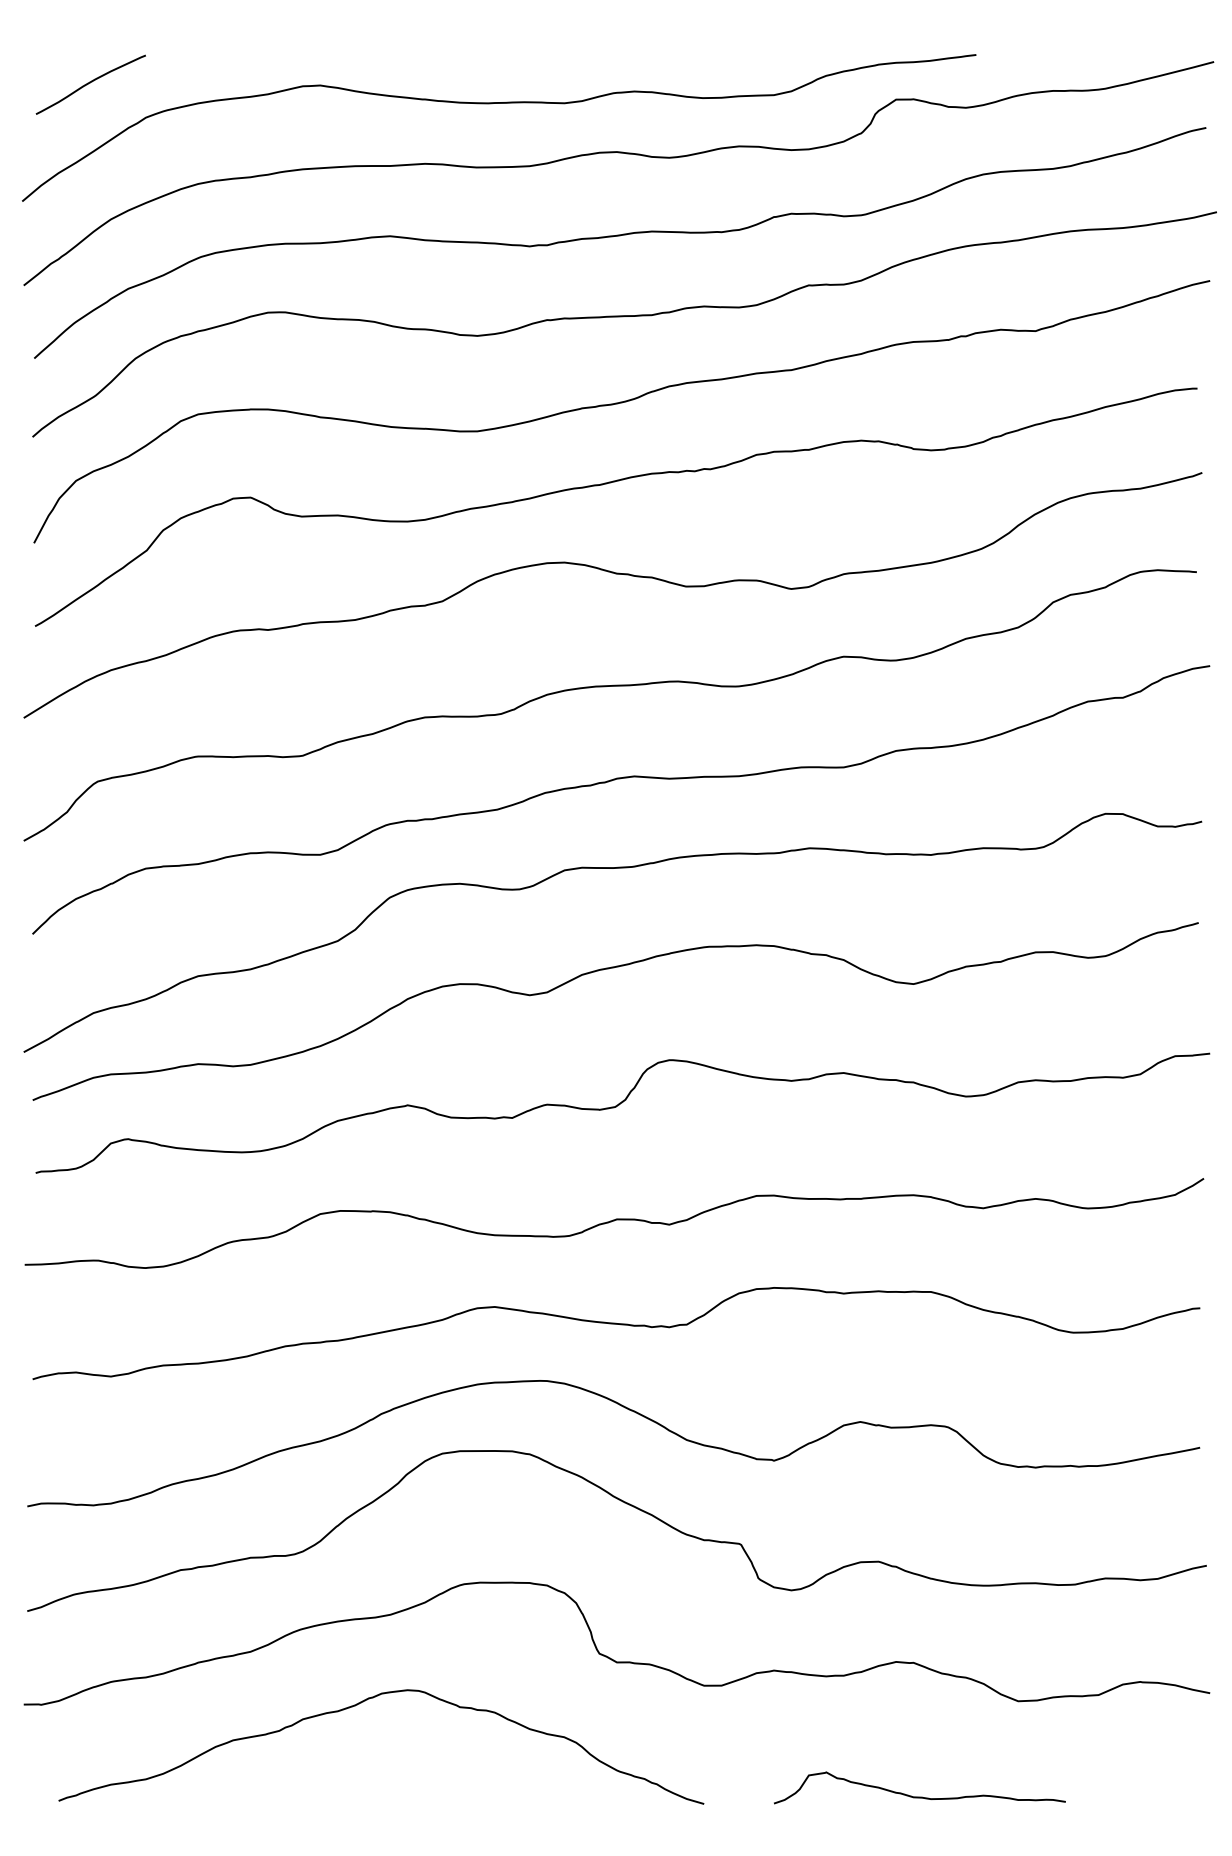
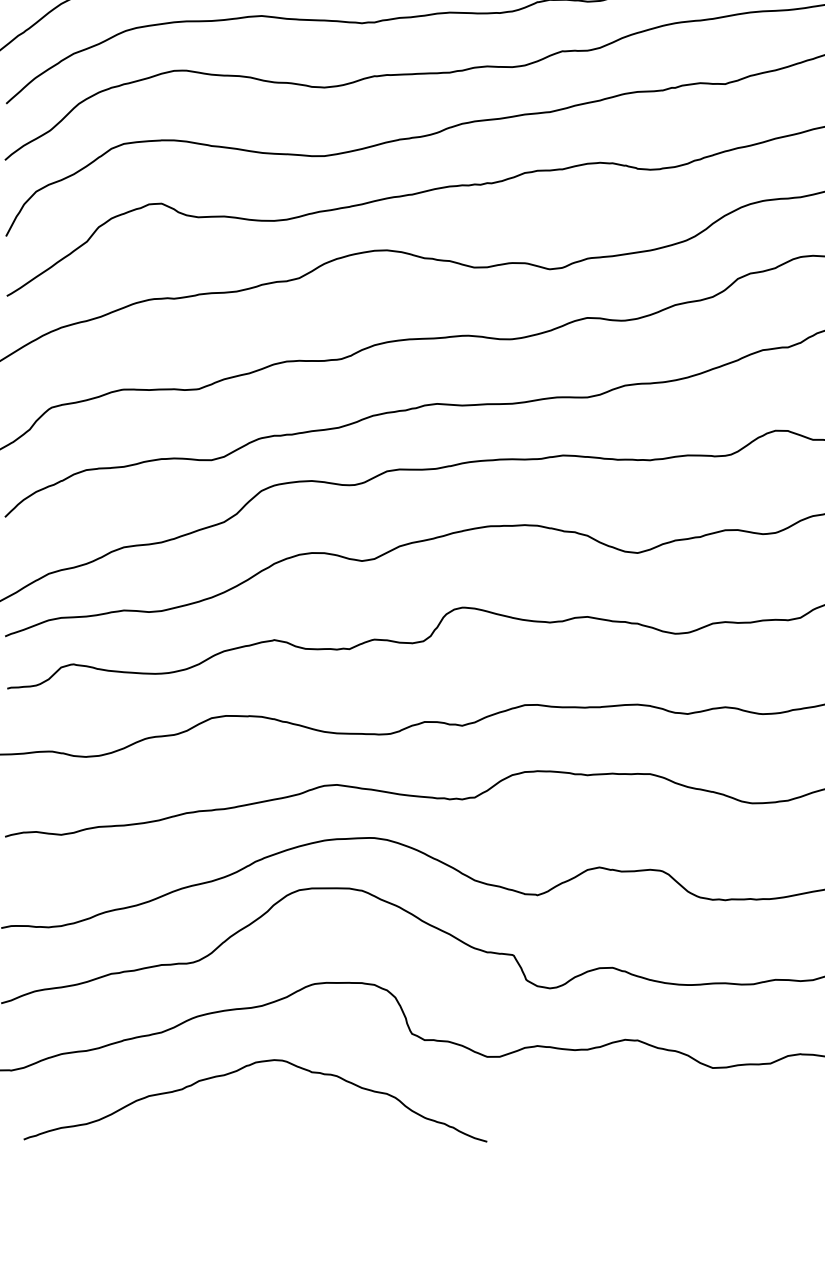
curve: (919, 1796) -> (641, 1136), removed

